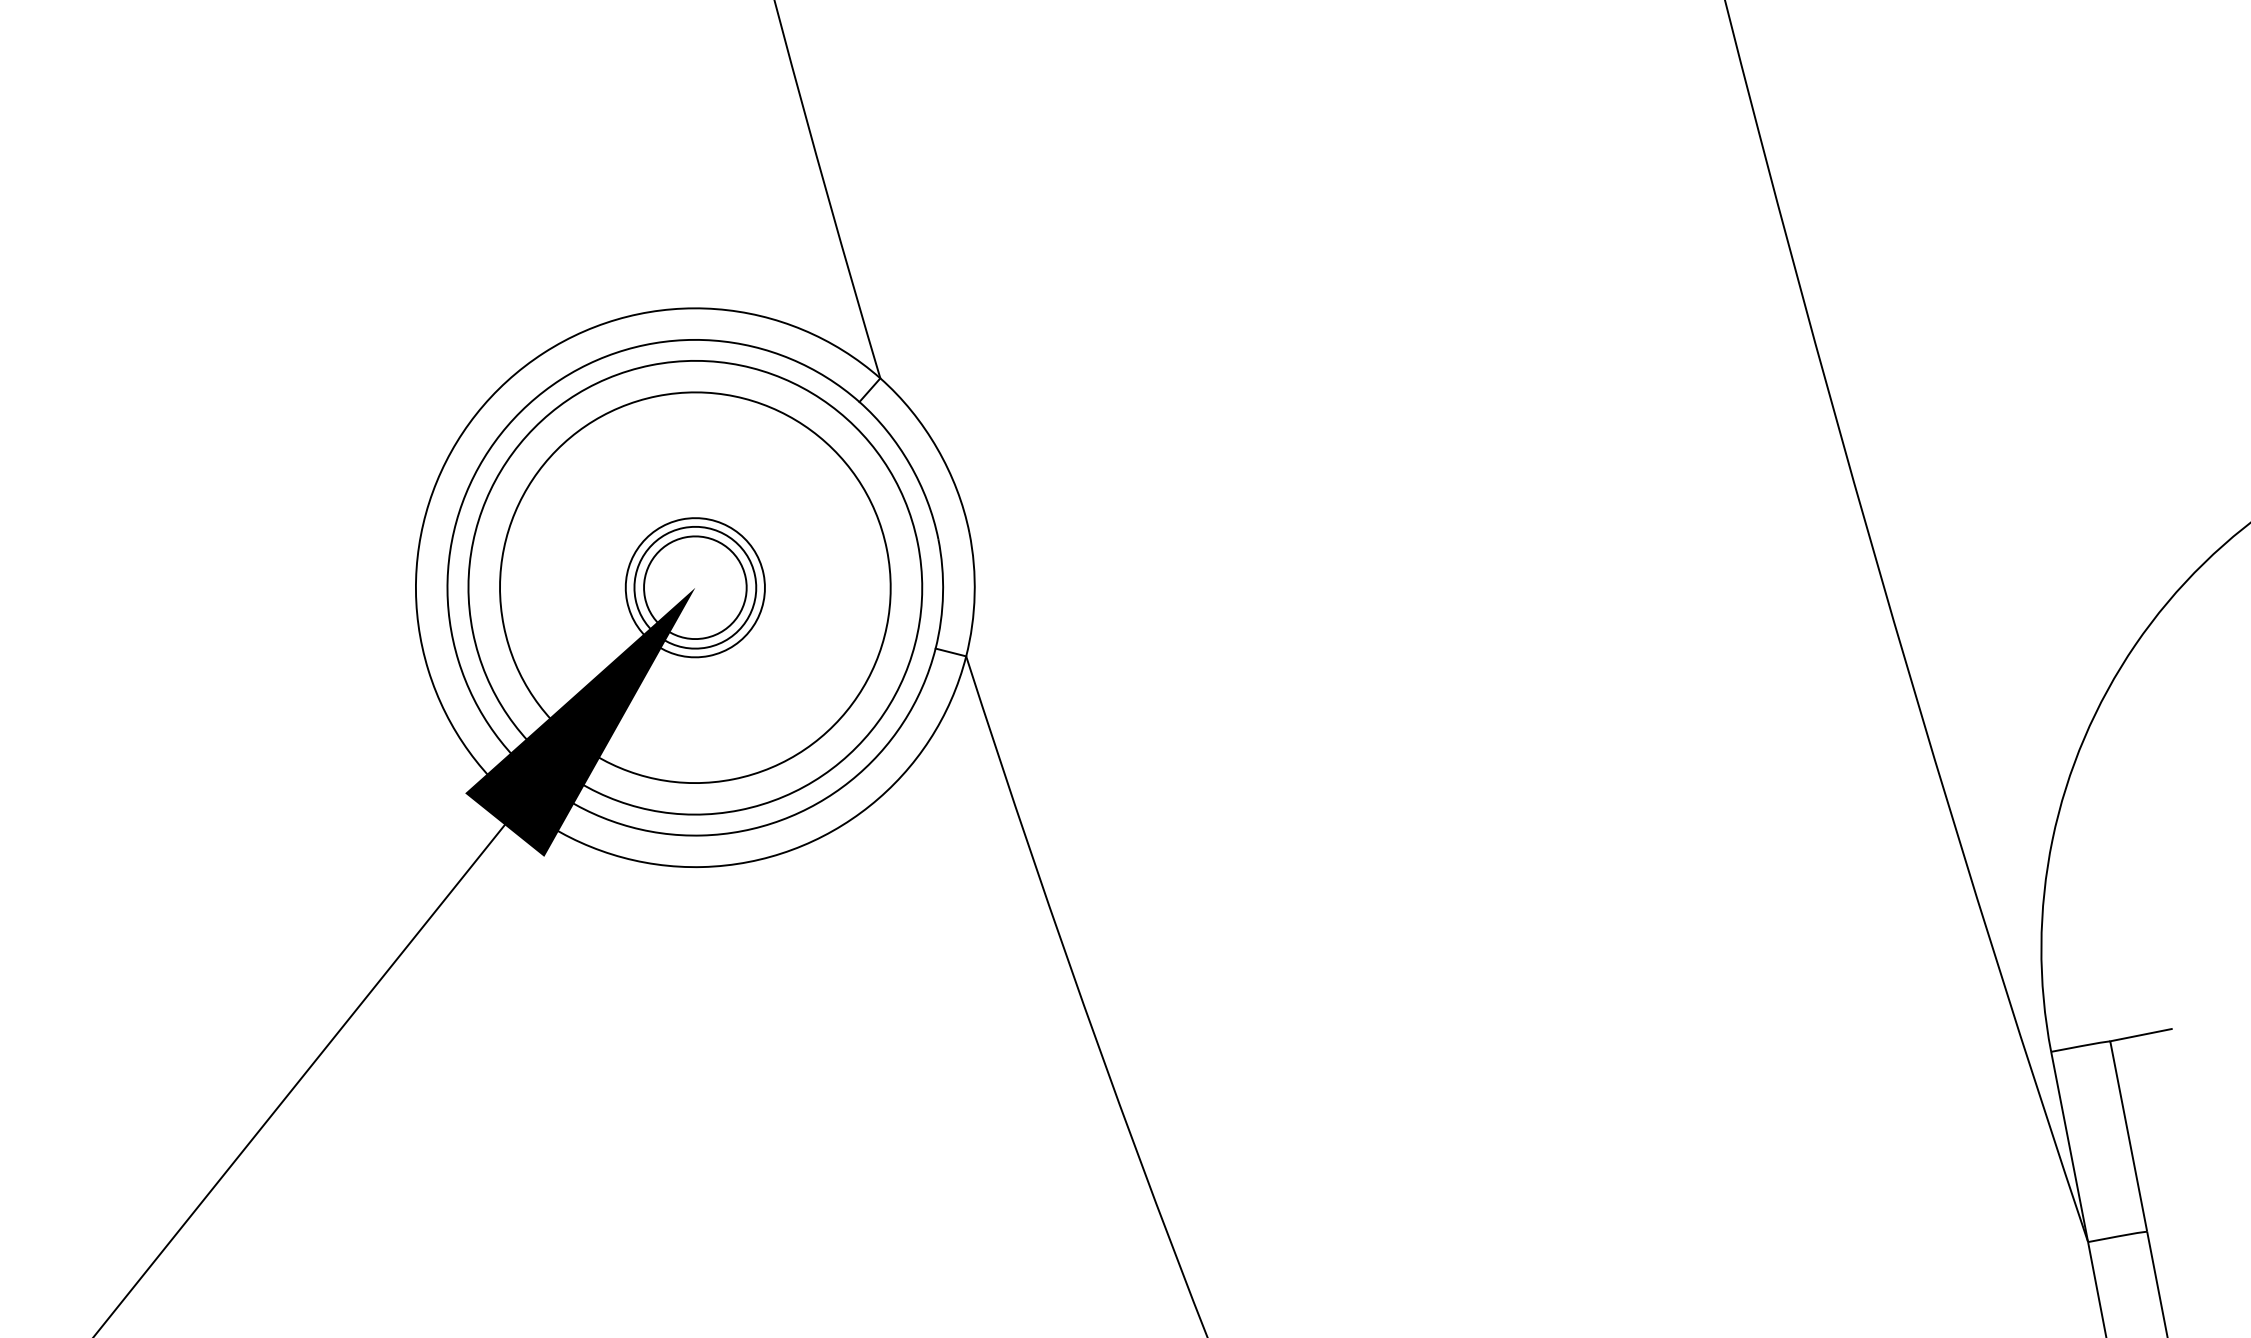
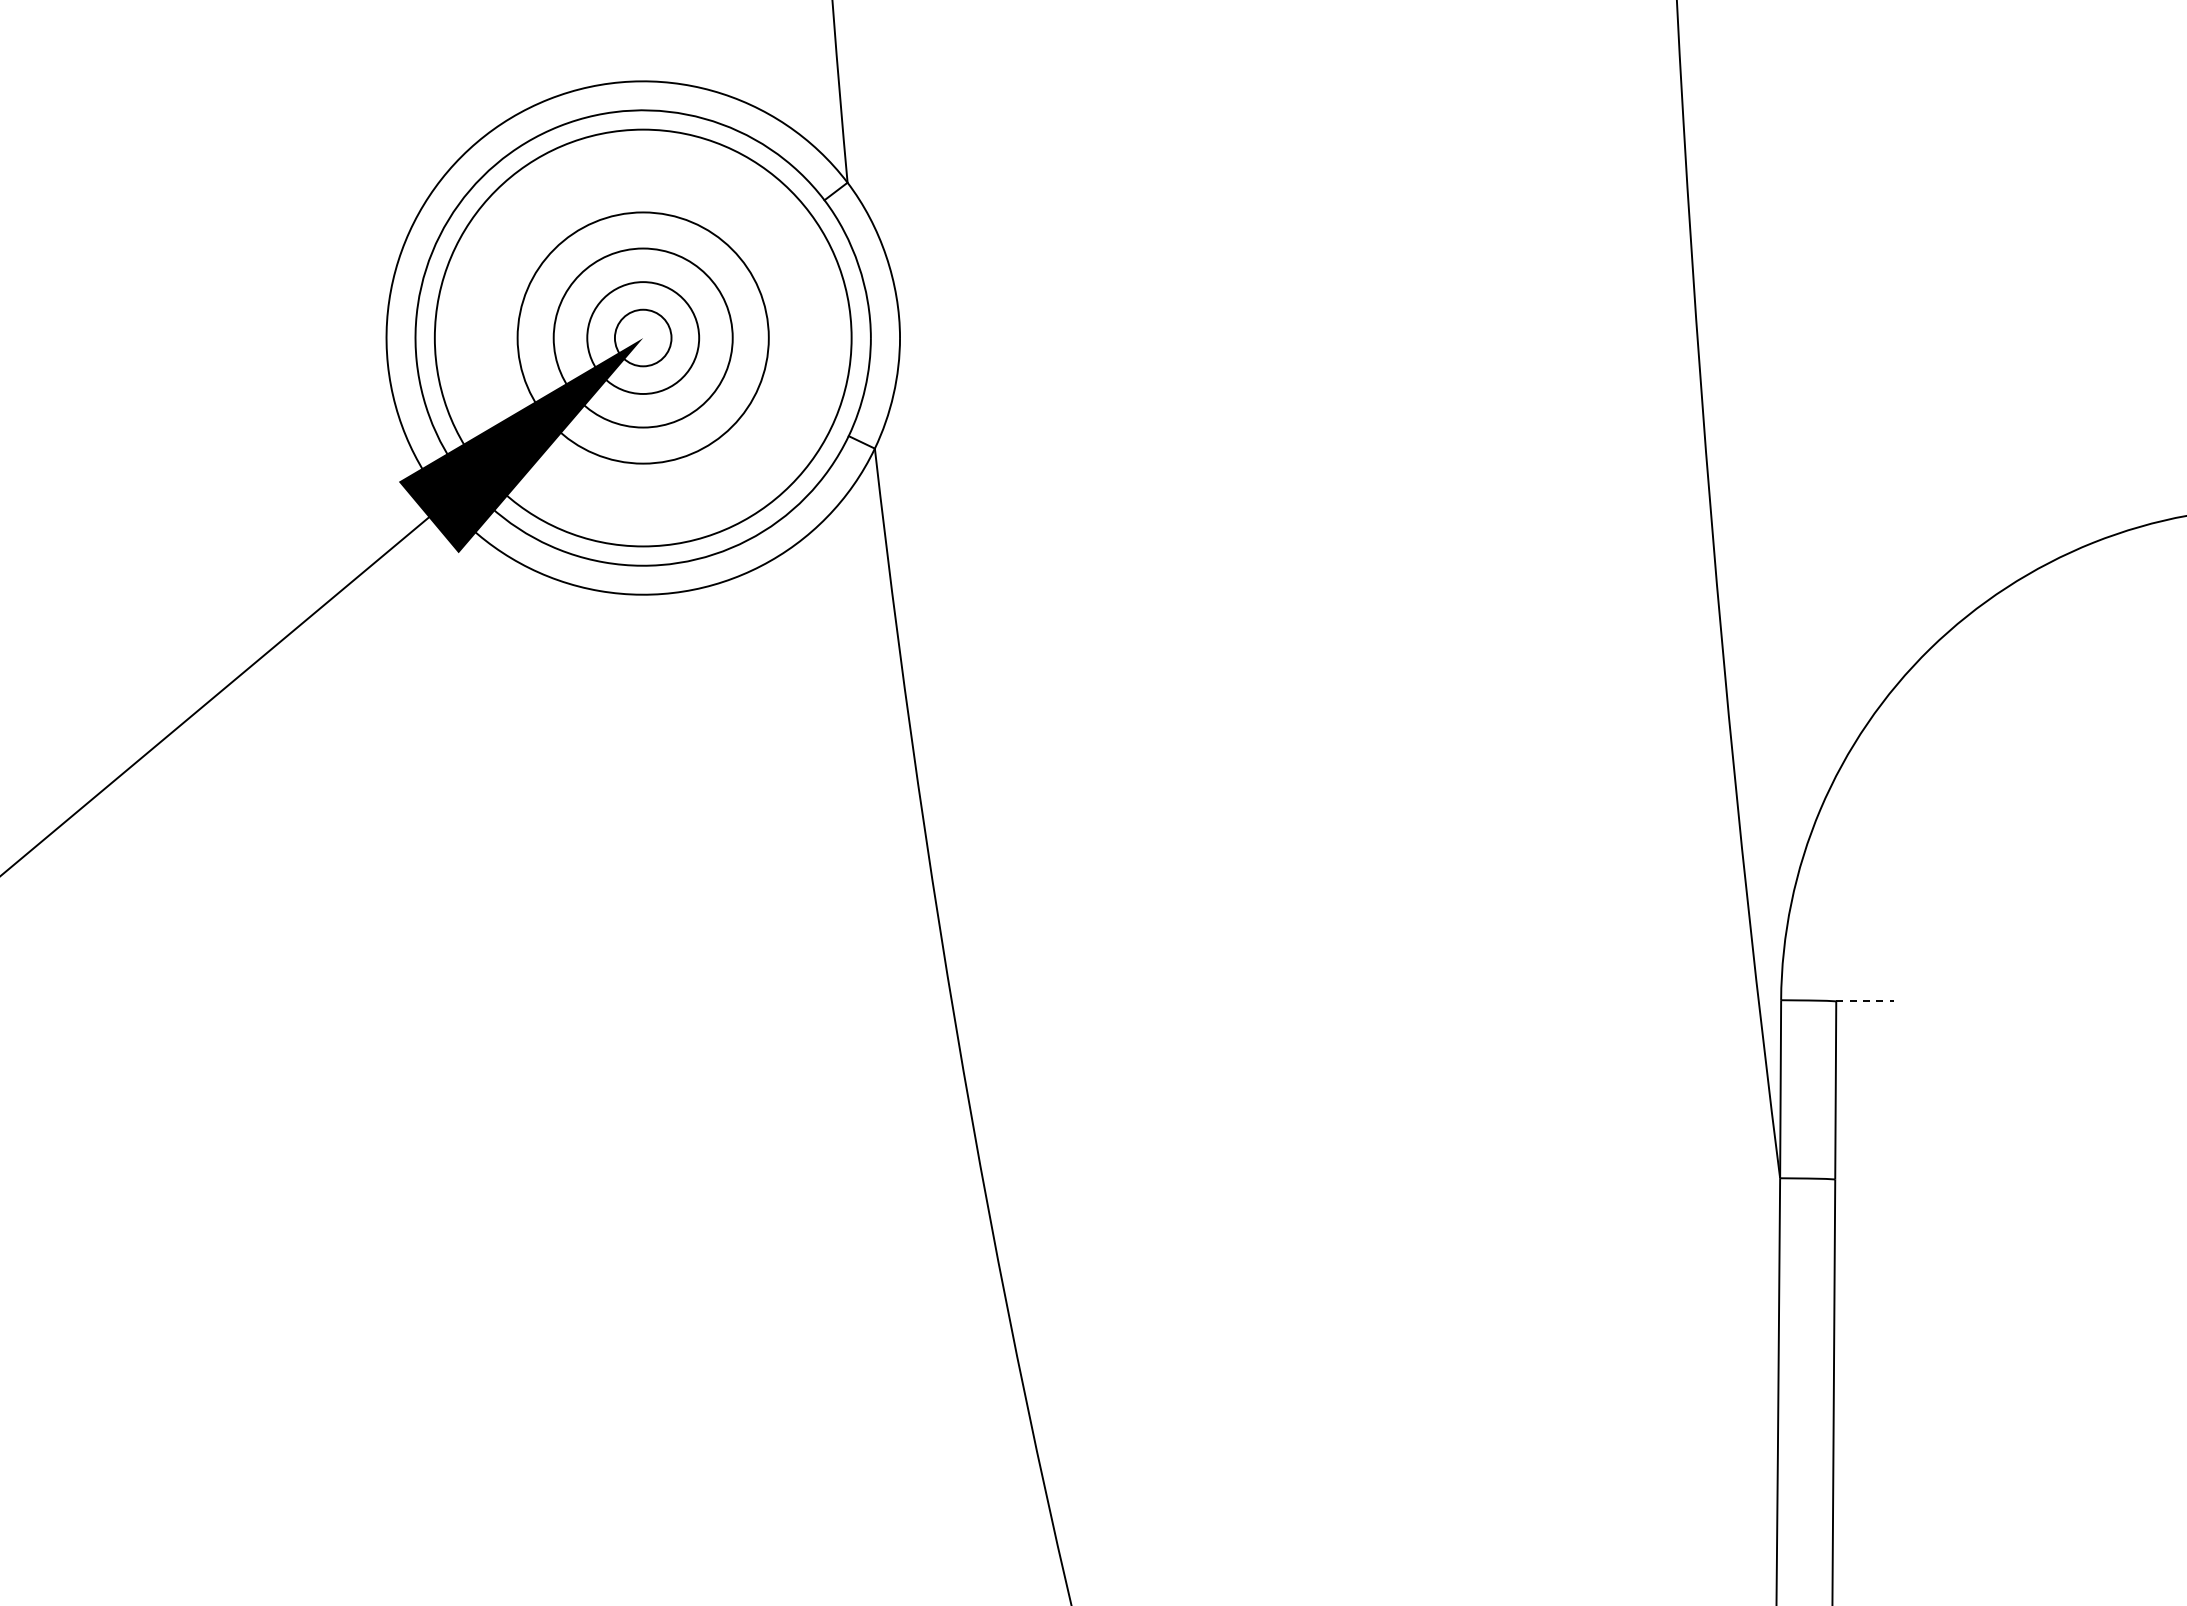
circle: (694, 587) -> (642, 337), size x0.7
circle: (695, 587) -> (643, 337), size x0.6
circle: (695, 587) -> (643, 337), size x1.4
line: (2141, 1035) -> (1865, 1001), solid -> dashed

